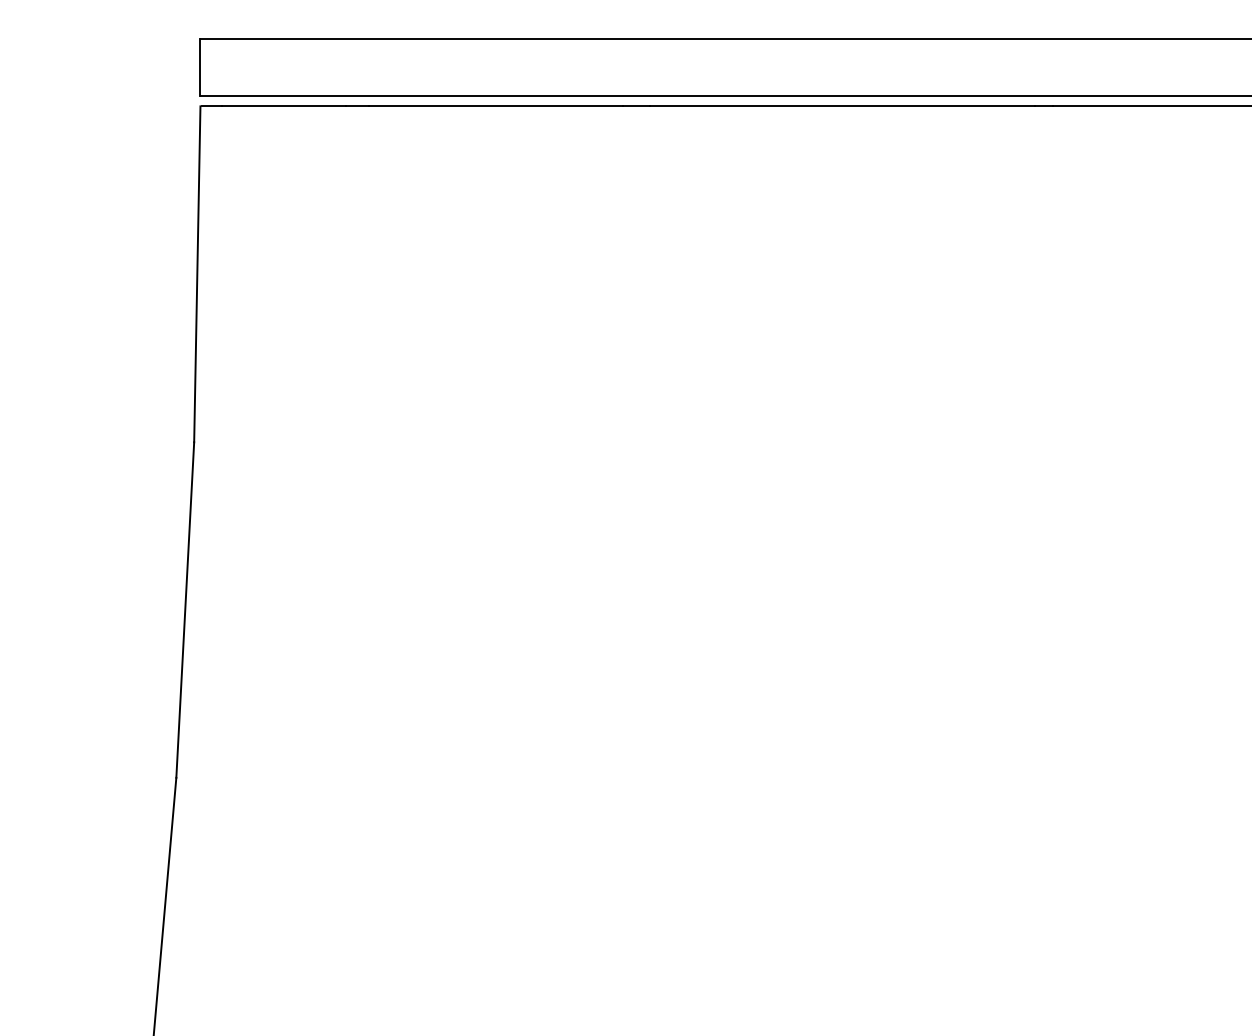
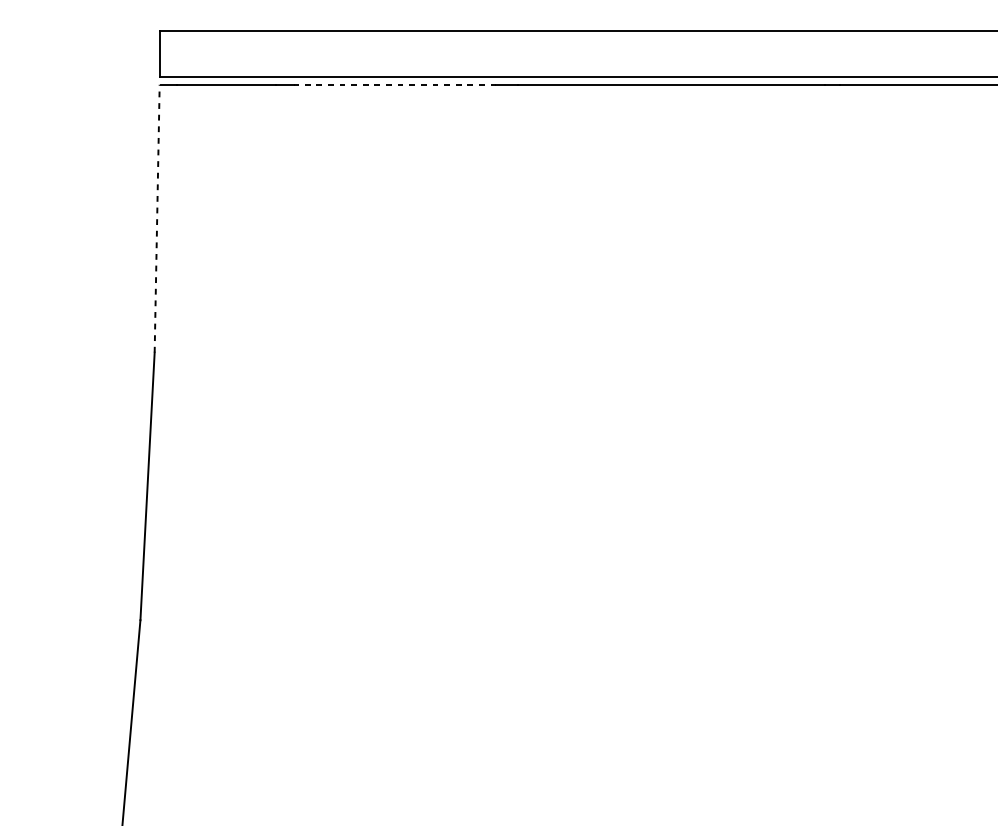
line: (495, 106) -> (394, 84), solid -> dashed
line: (197, 274) -> (157, 218), solid -> dashed

